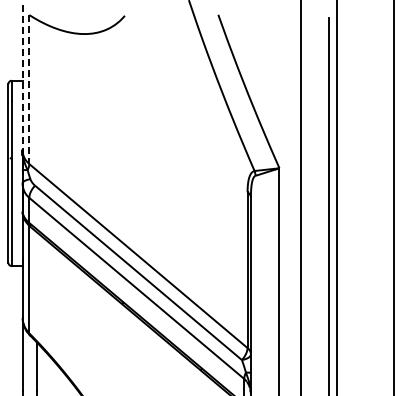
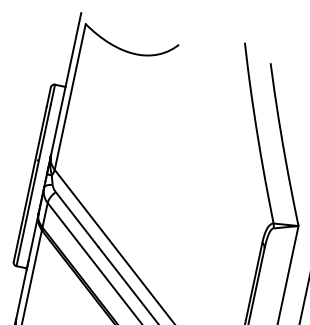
line: (22, 77) -> (66, 83), dashed -> solid
line: (29, 89) -> (70, 96), dashed -> solid

